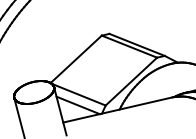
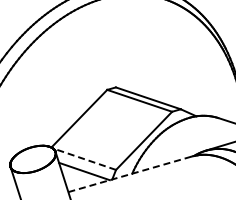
line: (77, 94) -> (83, 158), solid -> dashed
line: (118, 110) -> (130, 174), solid -> dashed

